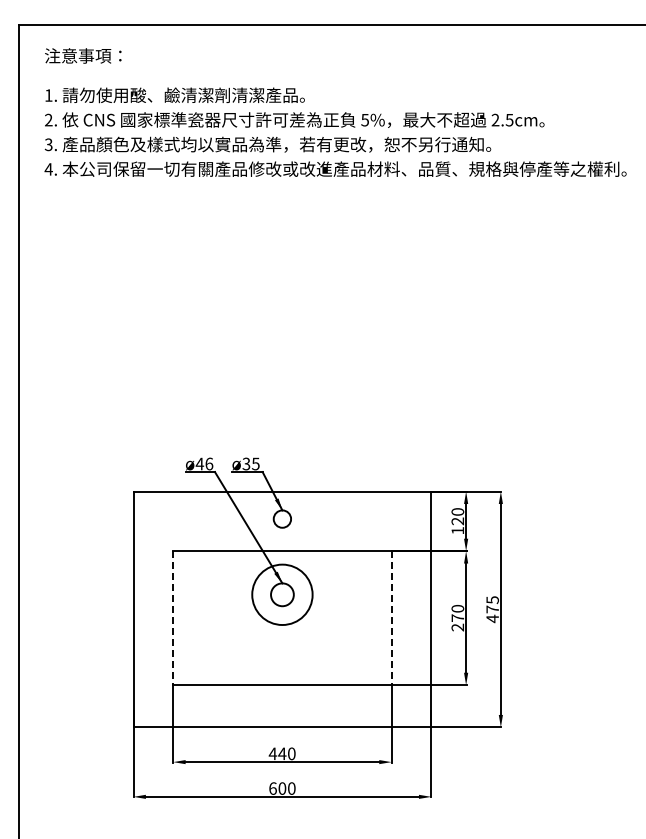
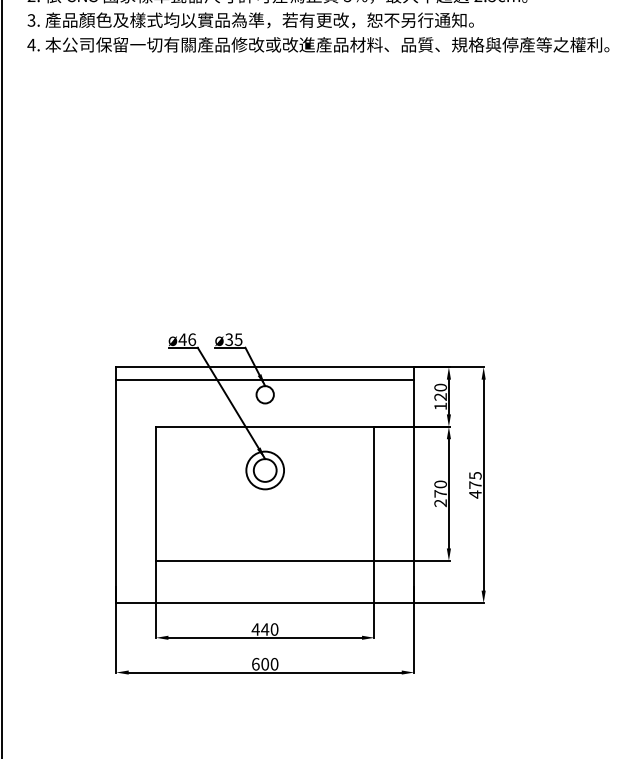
line: (282, 503) -> (265, 379), added
circle: (282, 594) -> (265, 470), size x0.62
line: (173, 618) -> (156, 494), dashed -> solid
line: (391, 618) -> (374, 494), dashed -> solid

